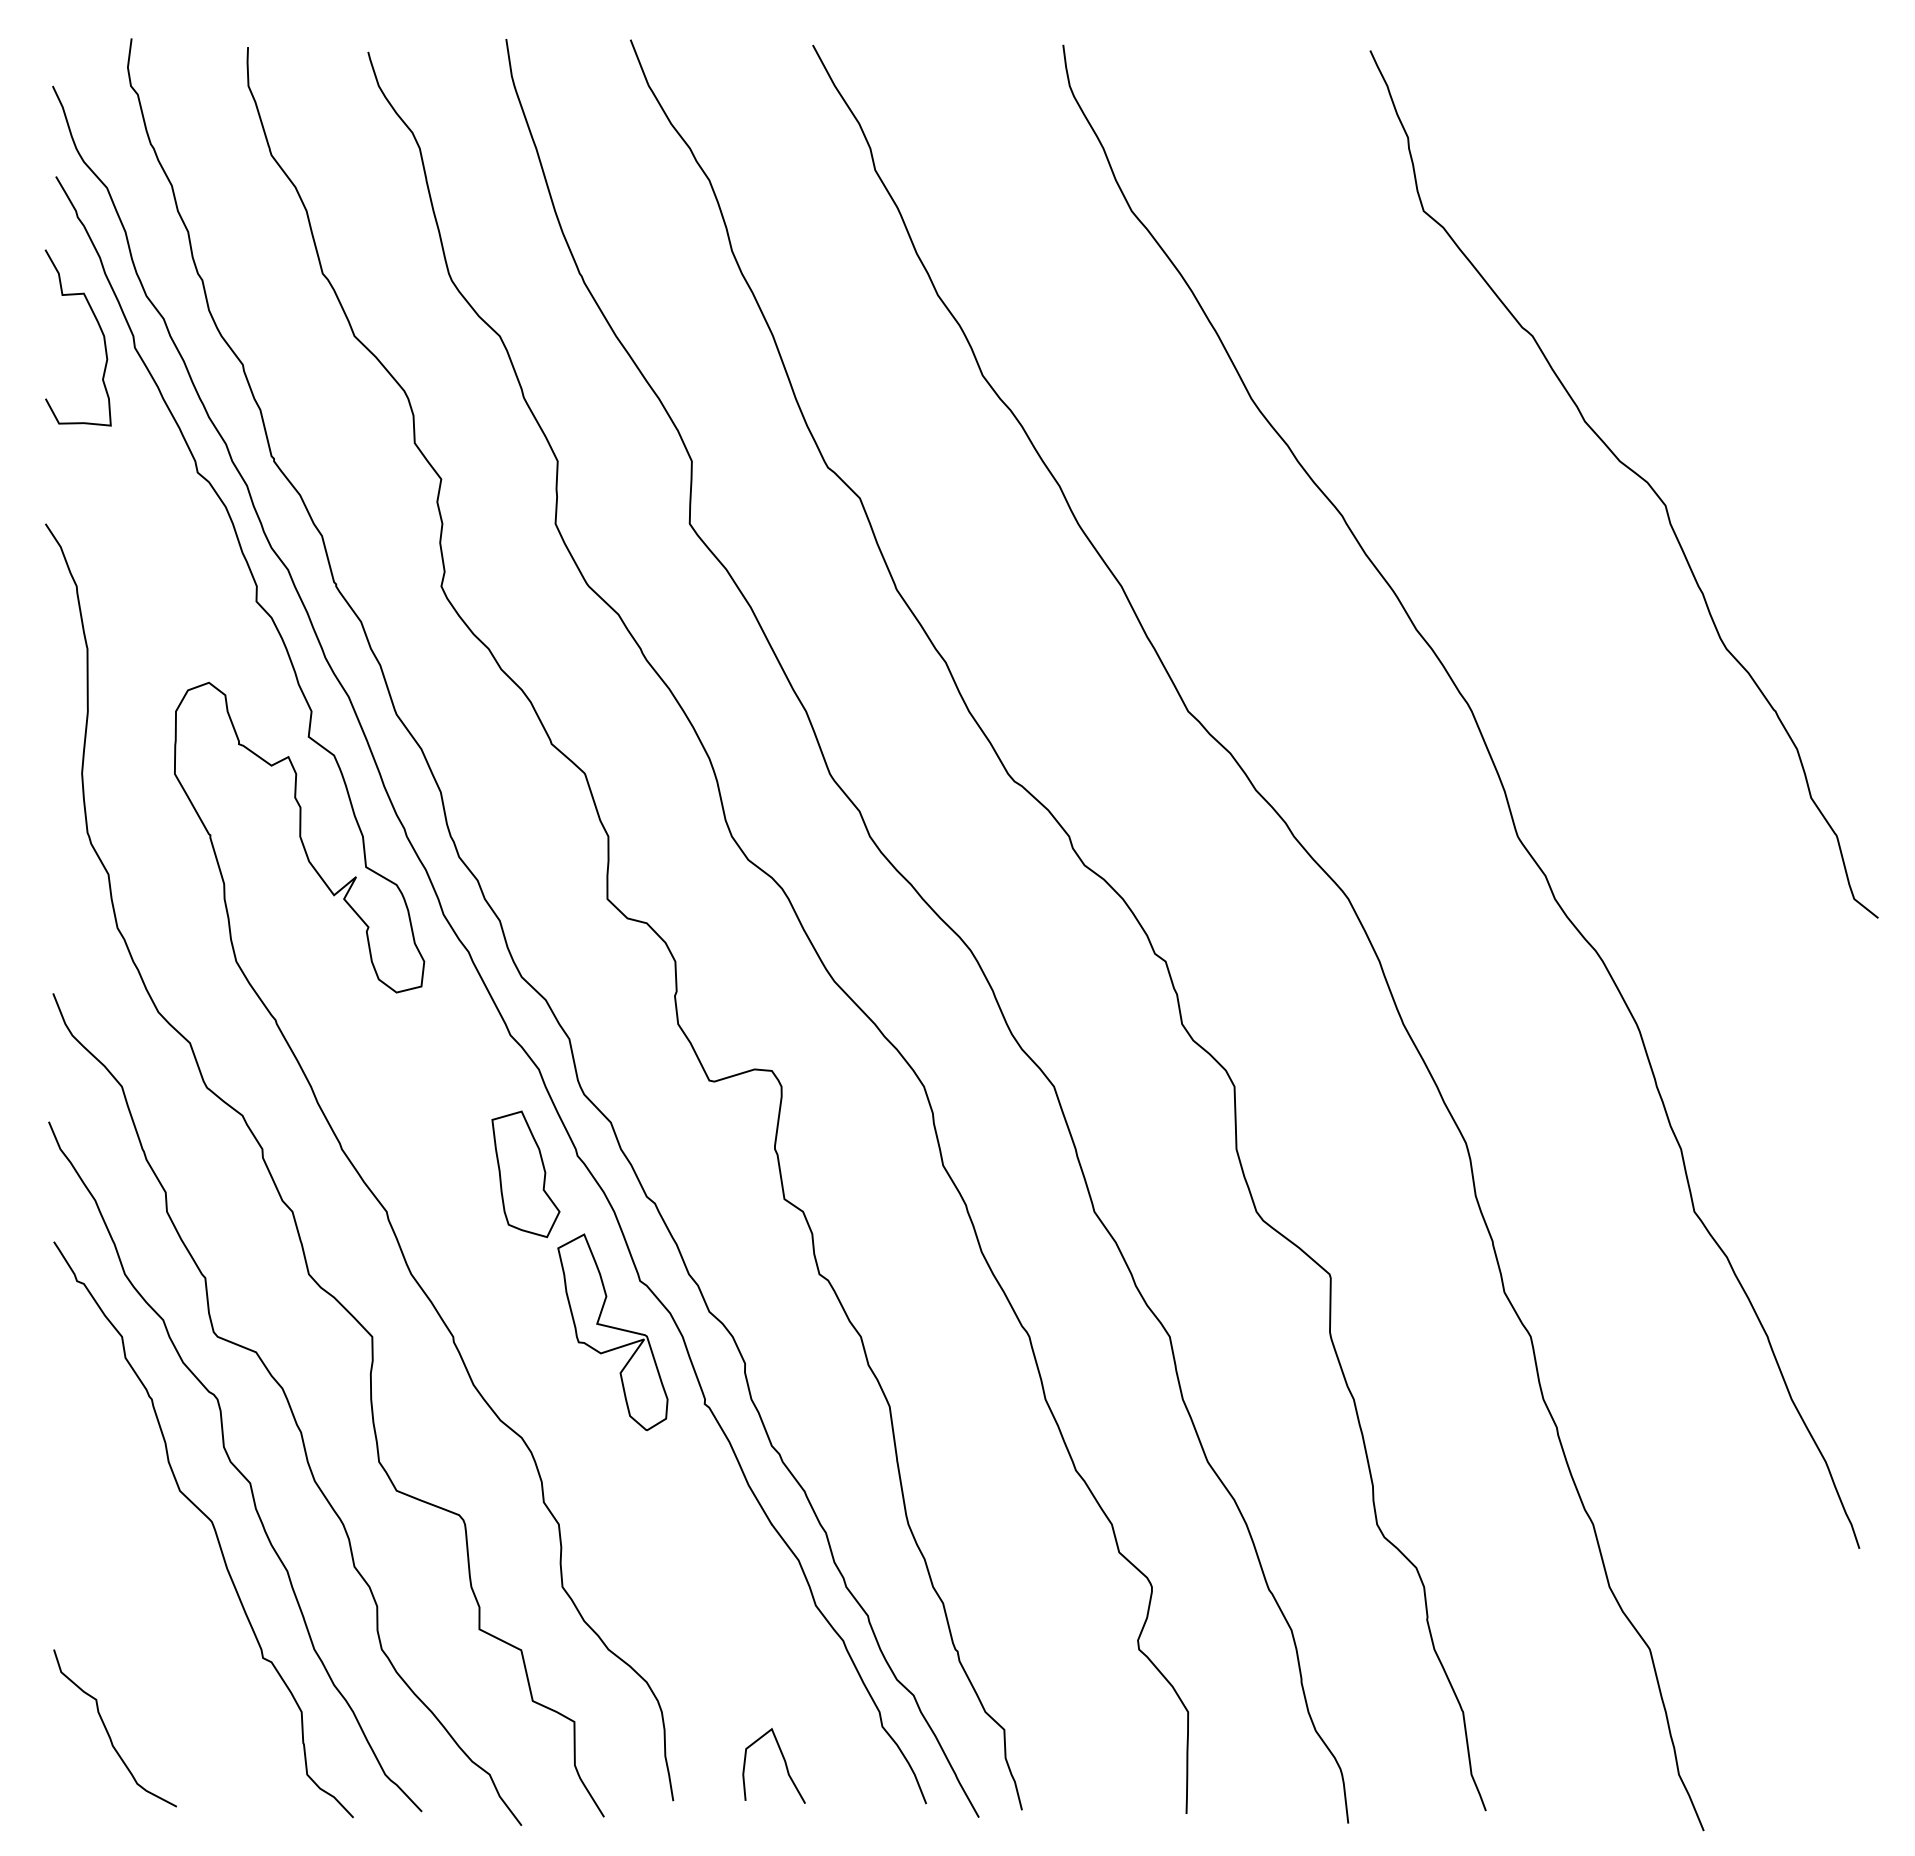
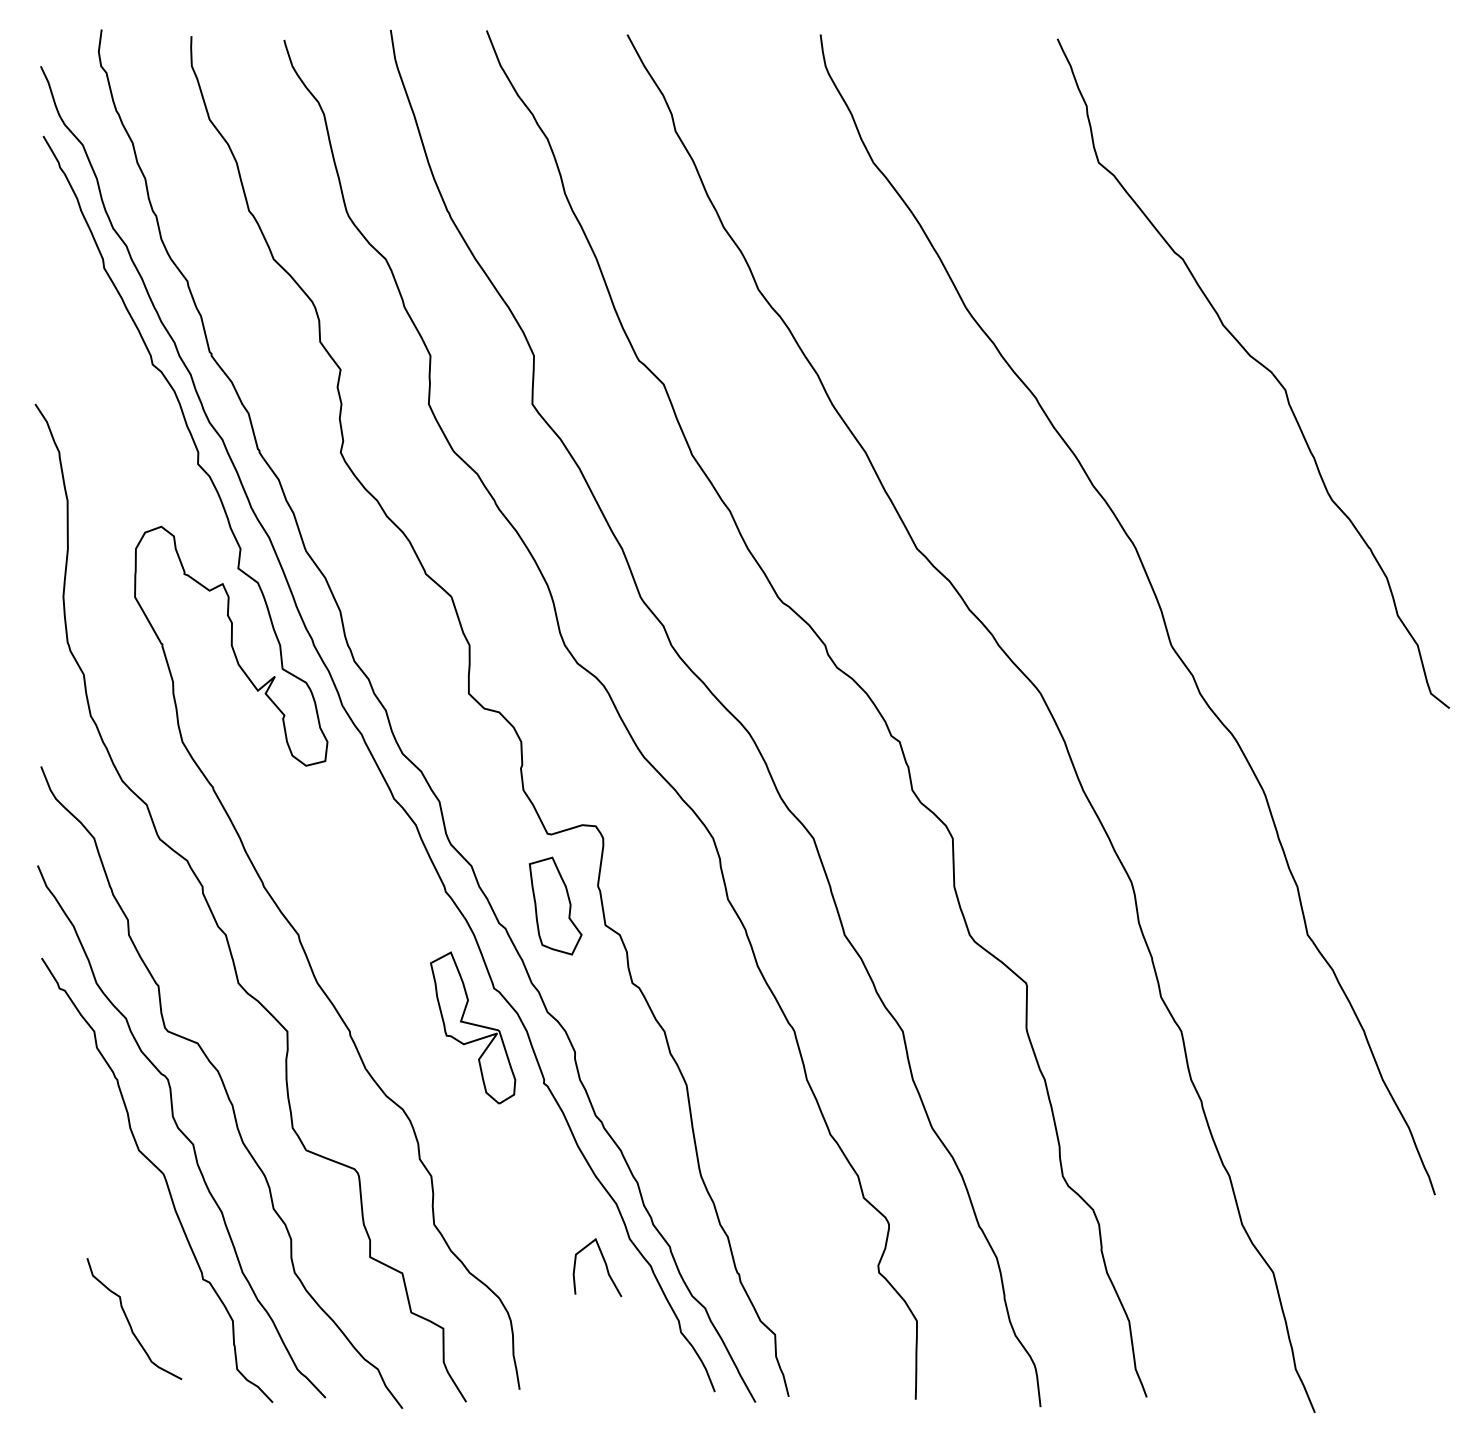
curve: (98, 326) -> (76, 251), removed
part: (525, 1174) -> (555, 906), moved
curve: (108, 1731) -> (129, 1321), moved
curve: (783, 1760) -> (604, 1263), moved

